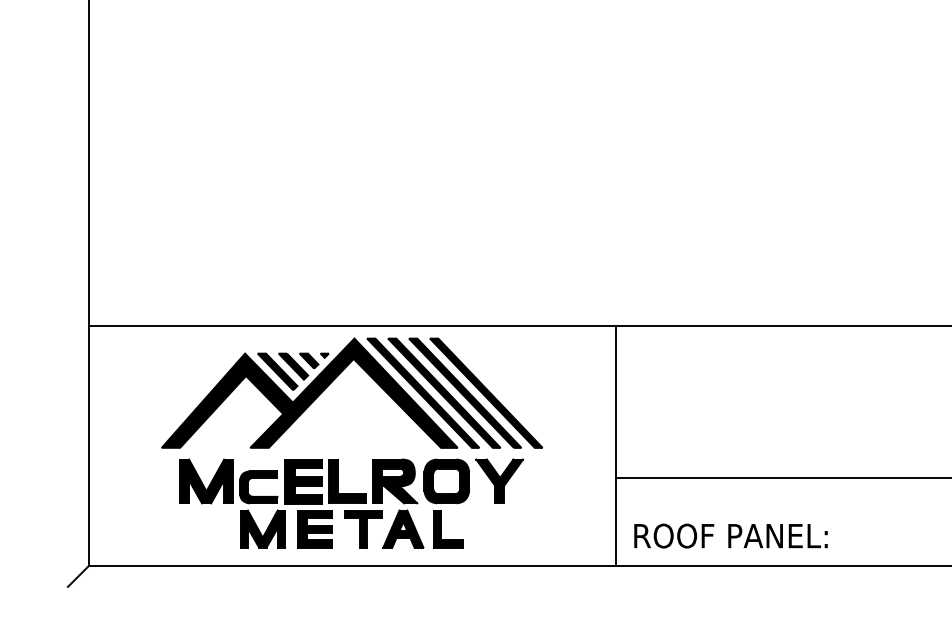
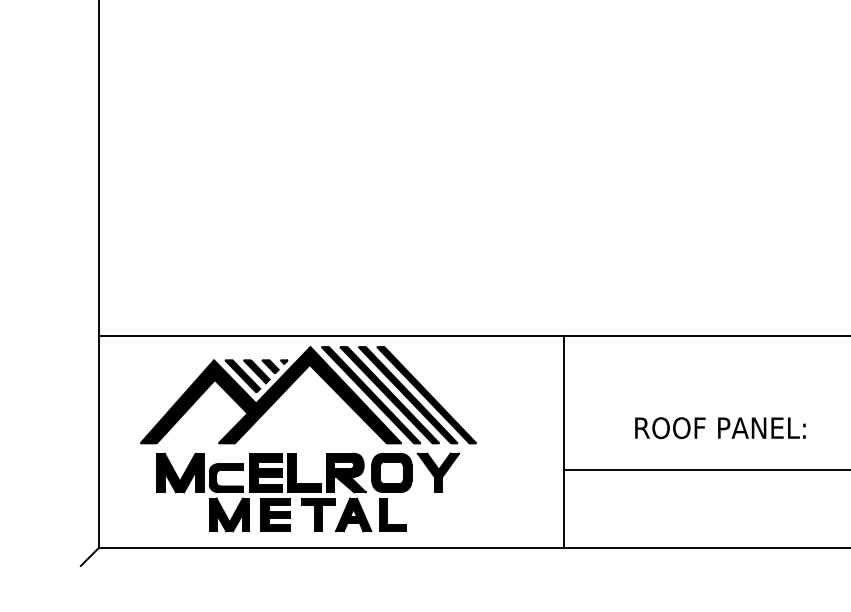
part: (338, 459) -> (296, 453), moved
text: (731, 536) -> (720, 428), moved

